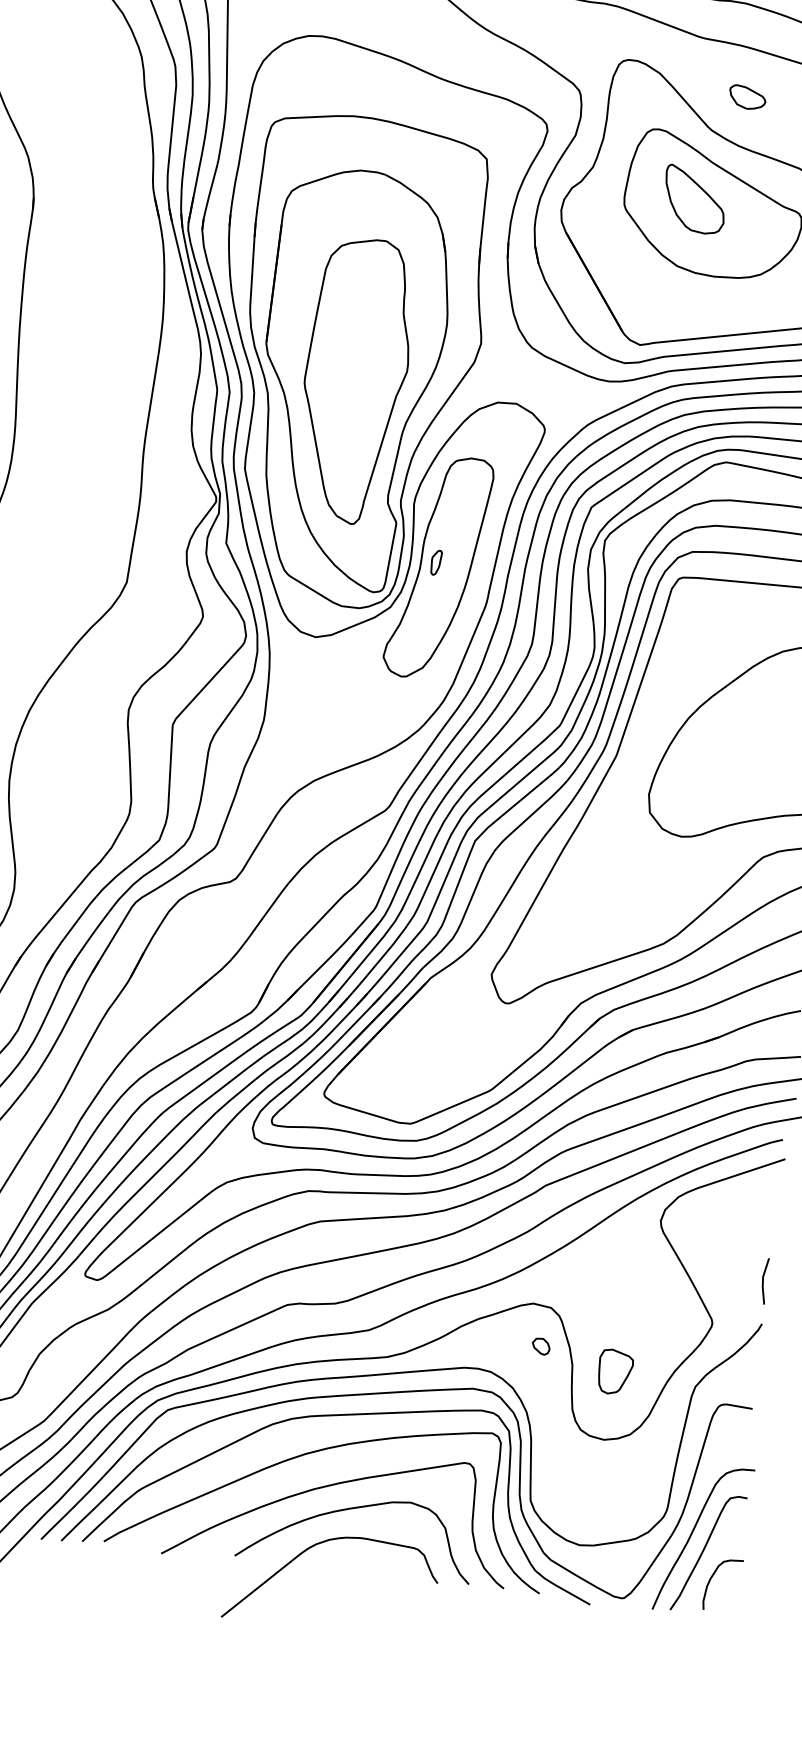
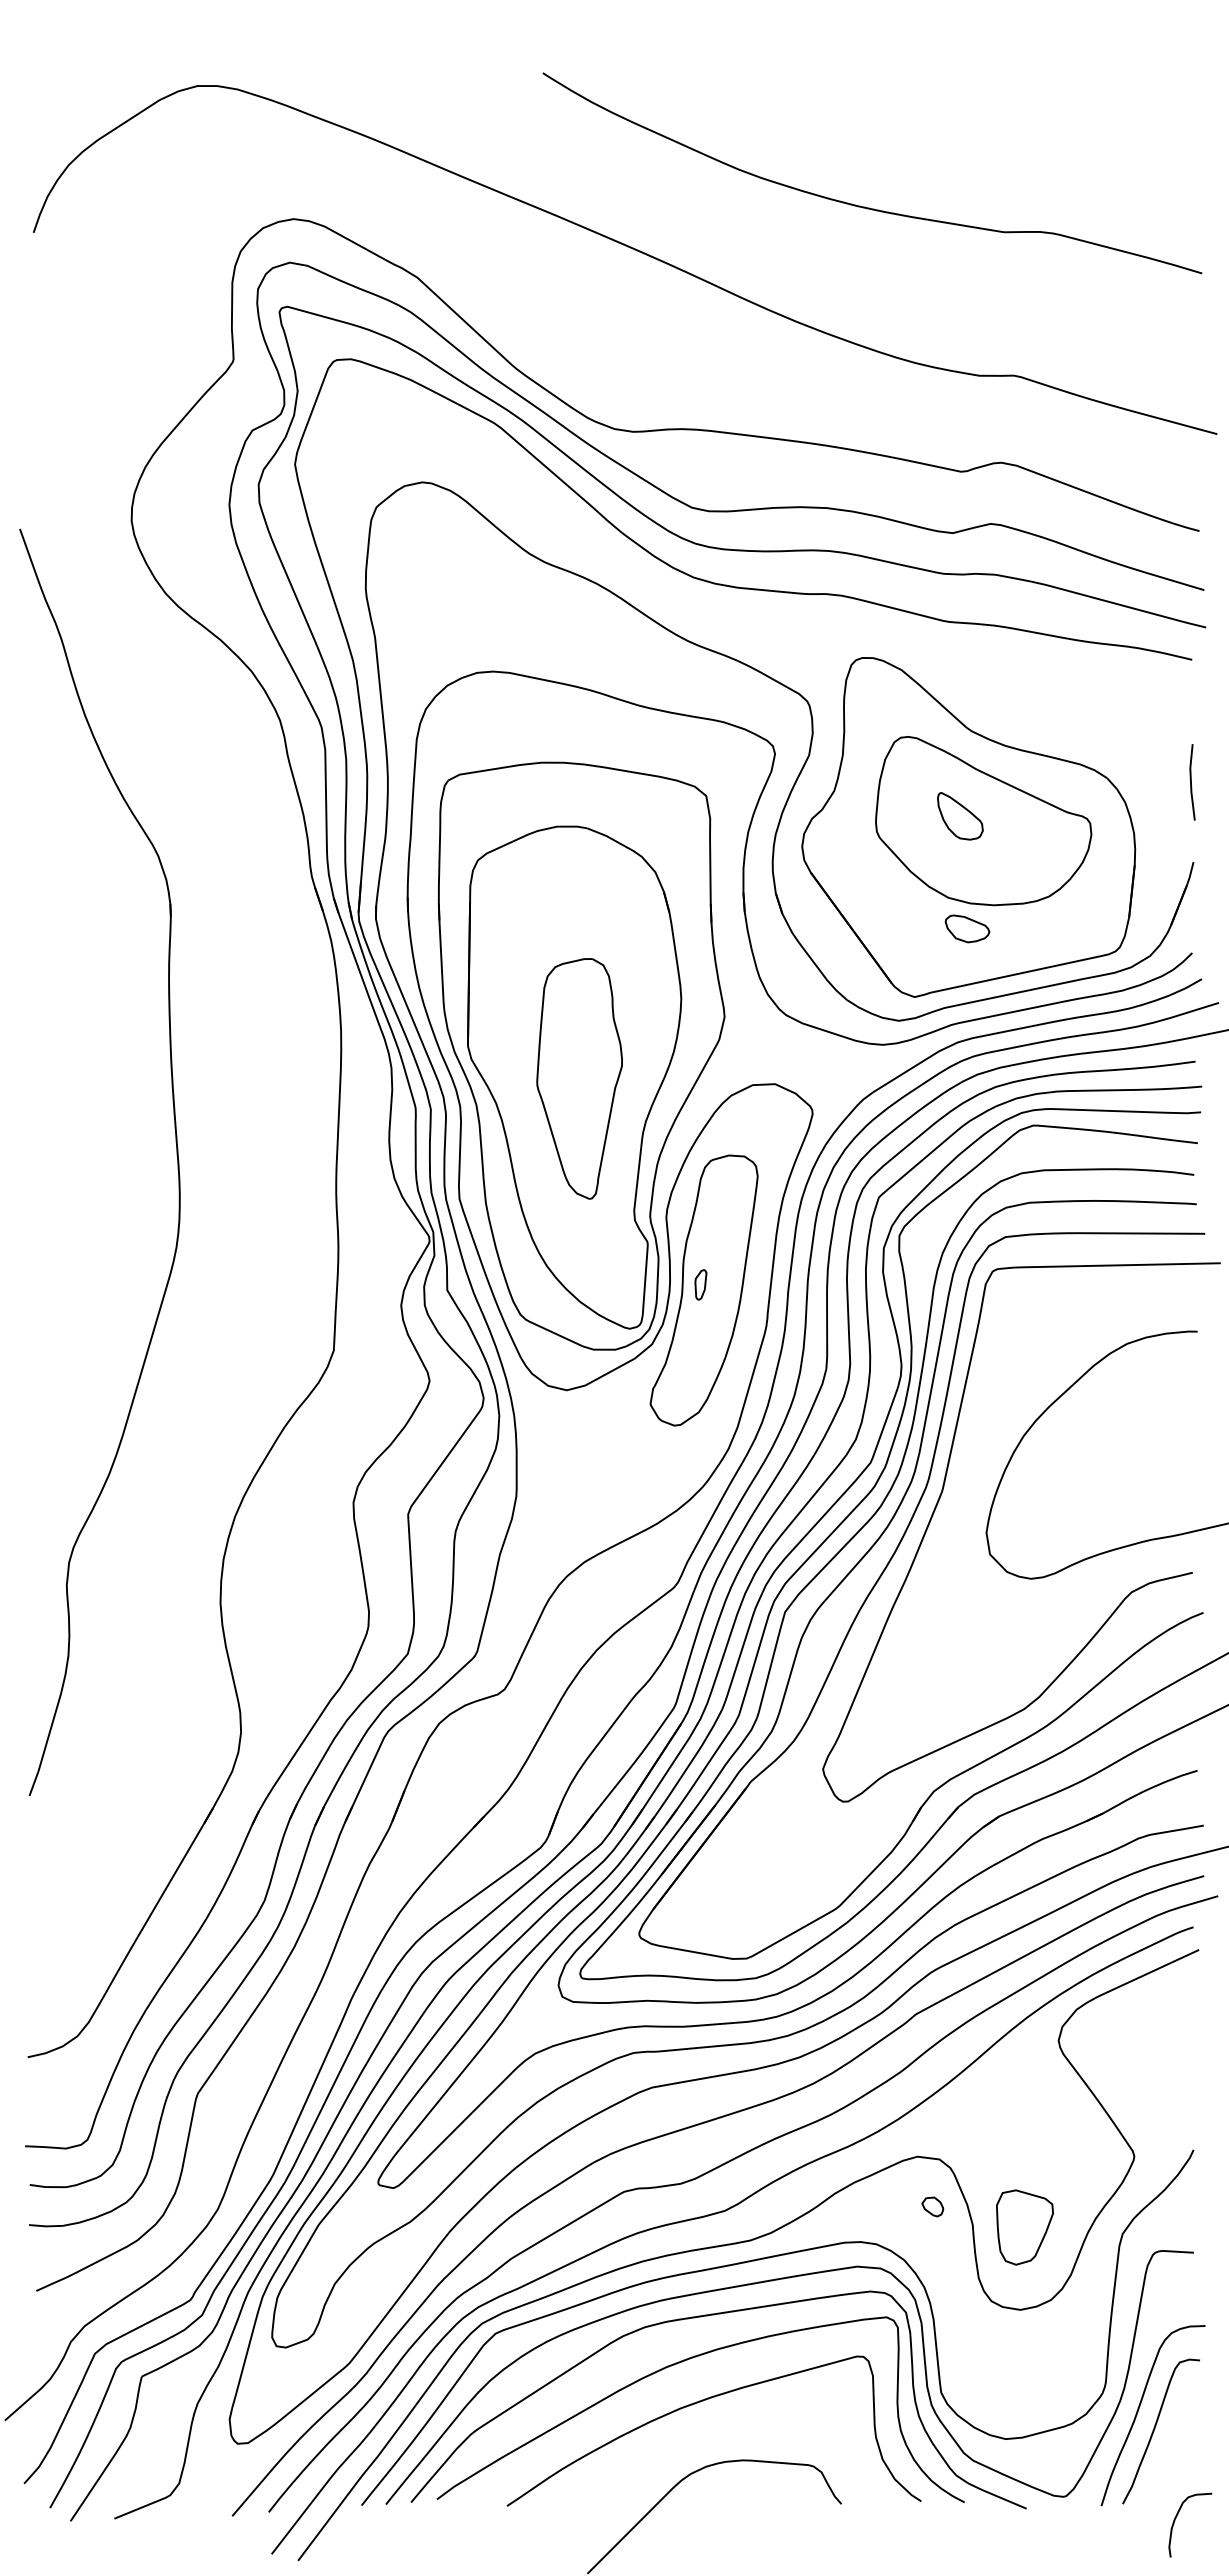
part: (747, 97) -> (967, 928), moved
part: (694, 200) -> (960, 816), size x0.6
part: (355, 380) -> (579, 1078), size x0.7
line: (763, 1281) -> (1189, 2098), removed
part: (614, 1372) -> (1024, 2227), size x1.4
curve: (354, 1508) -> (731, 2426), removed
curve: (712, 1578) -> (1176, 2518), moved

